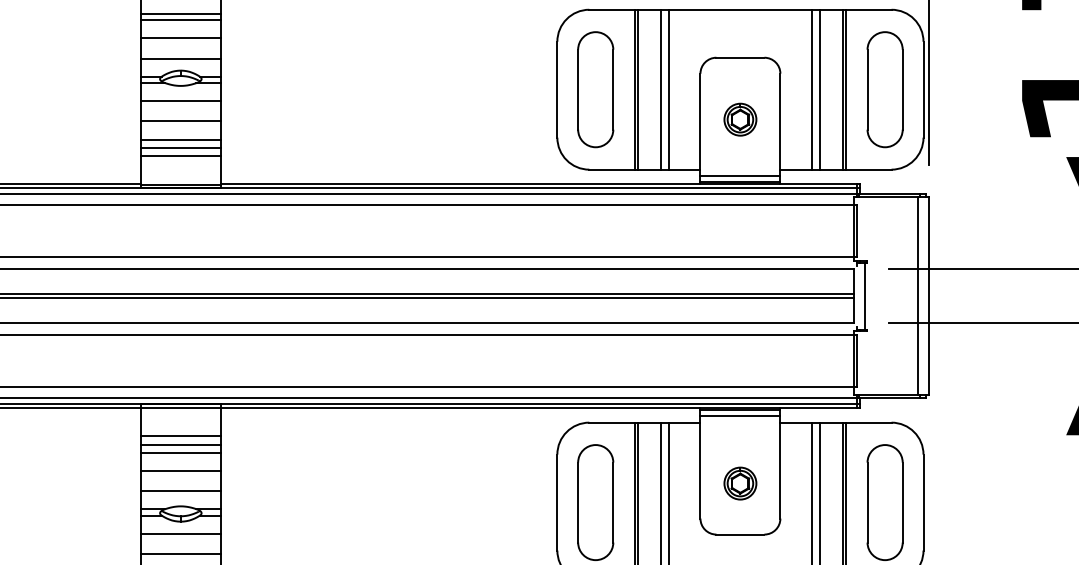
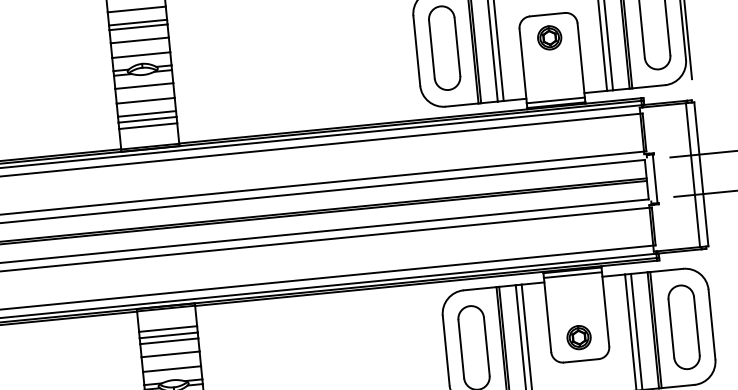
part: (740, 119) -> (549, 37), moved
part: (740, 483) -> (579, 337), moved

